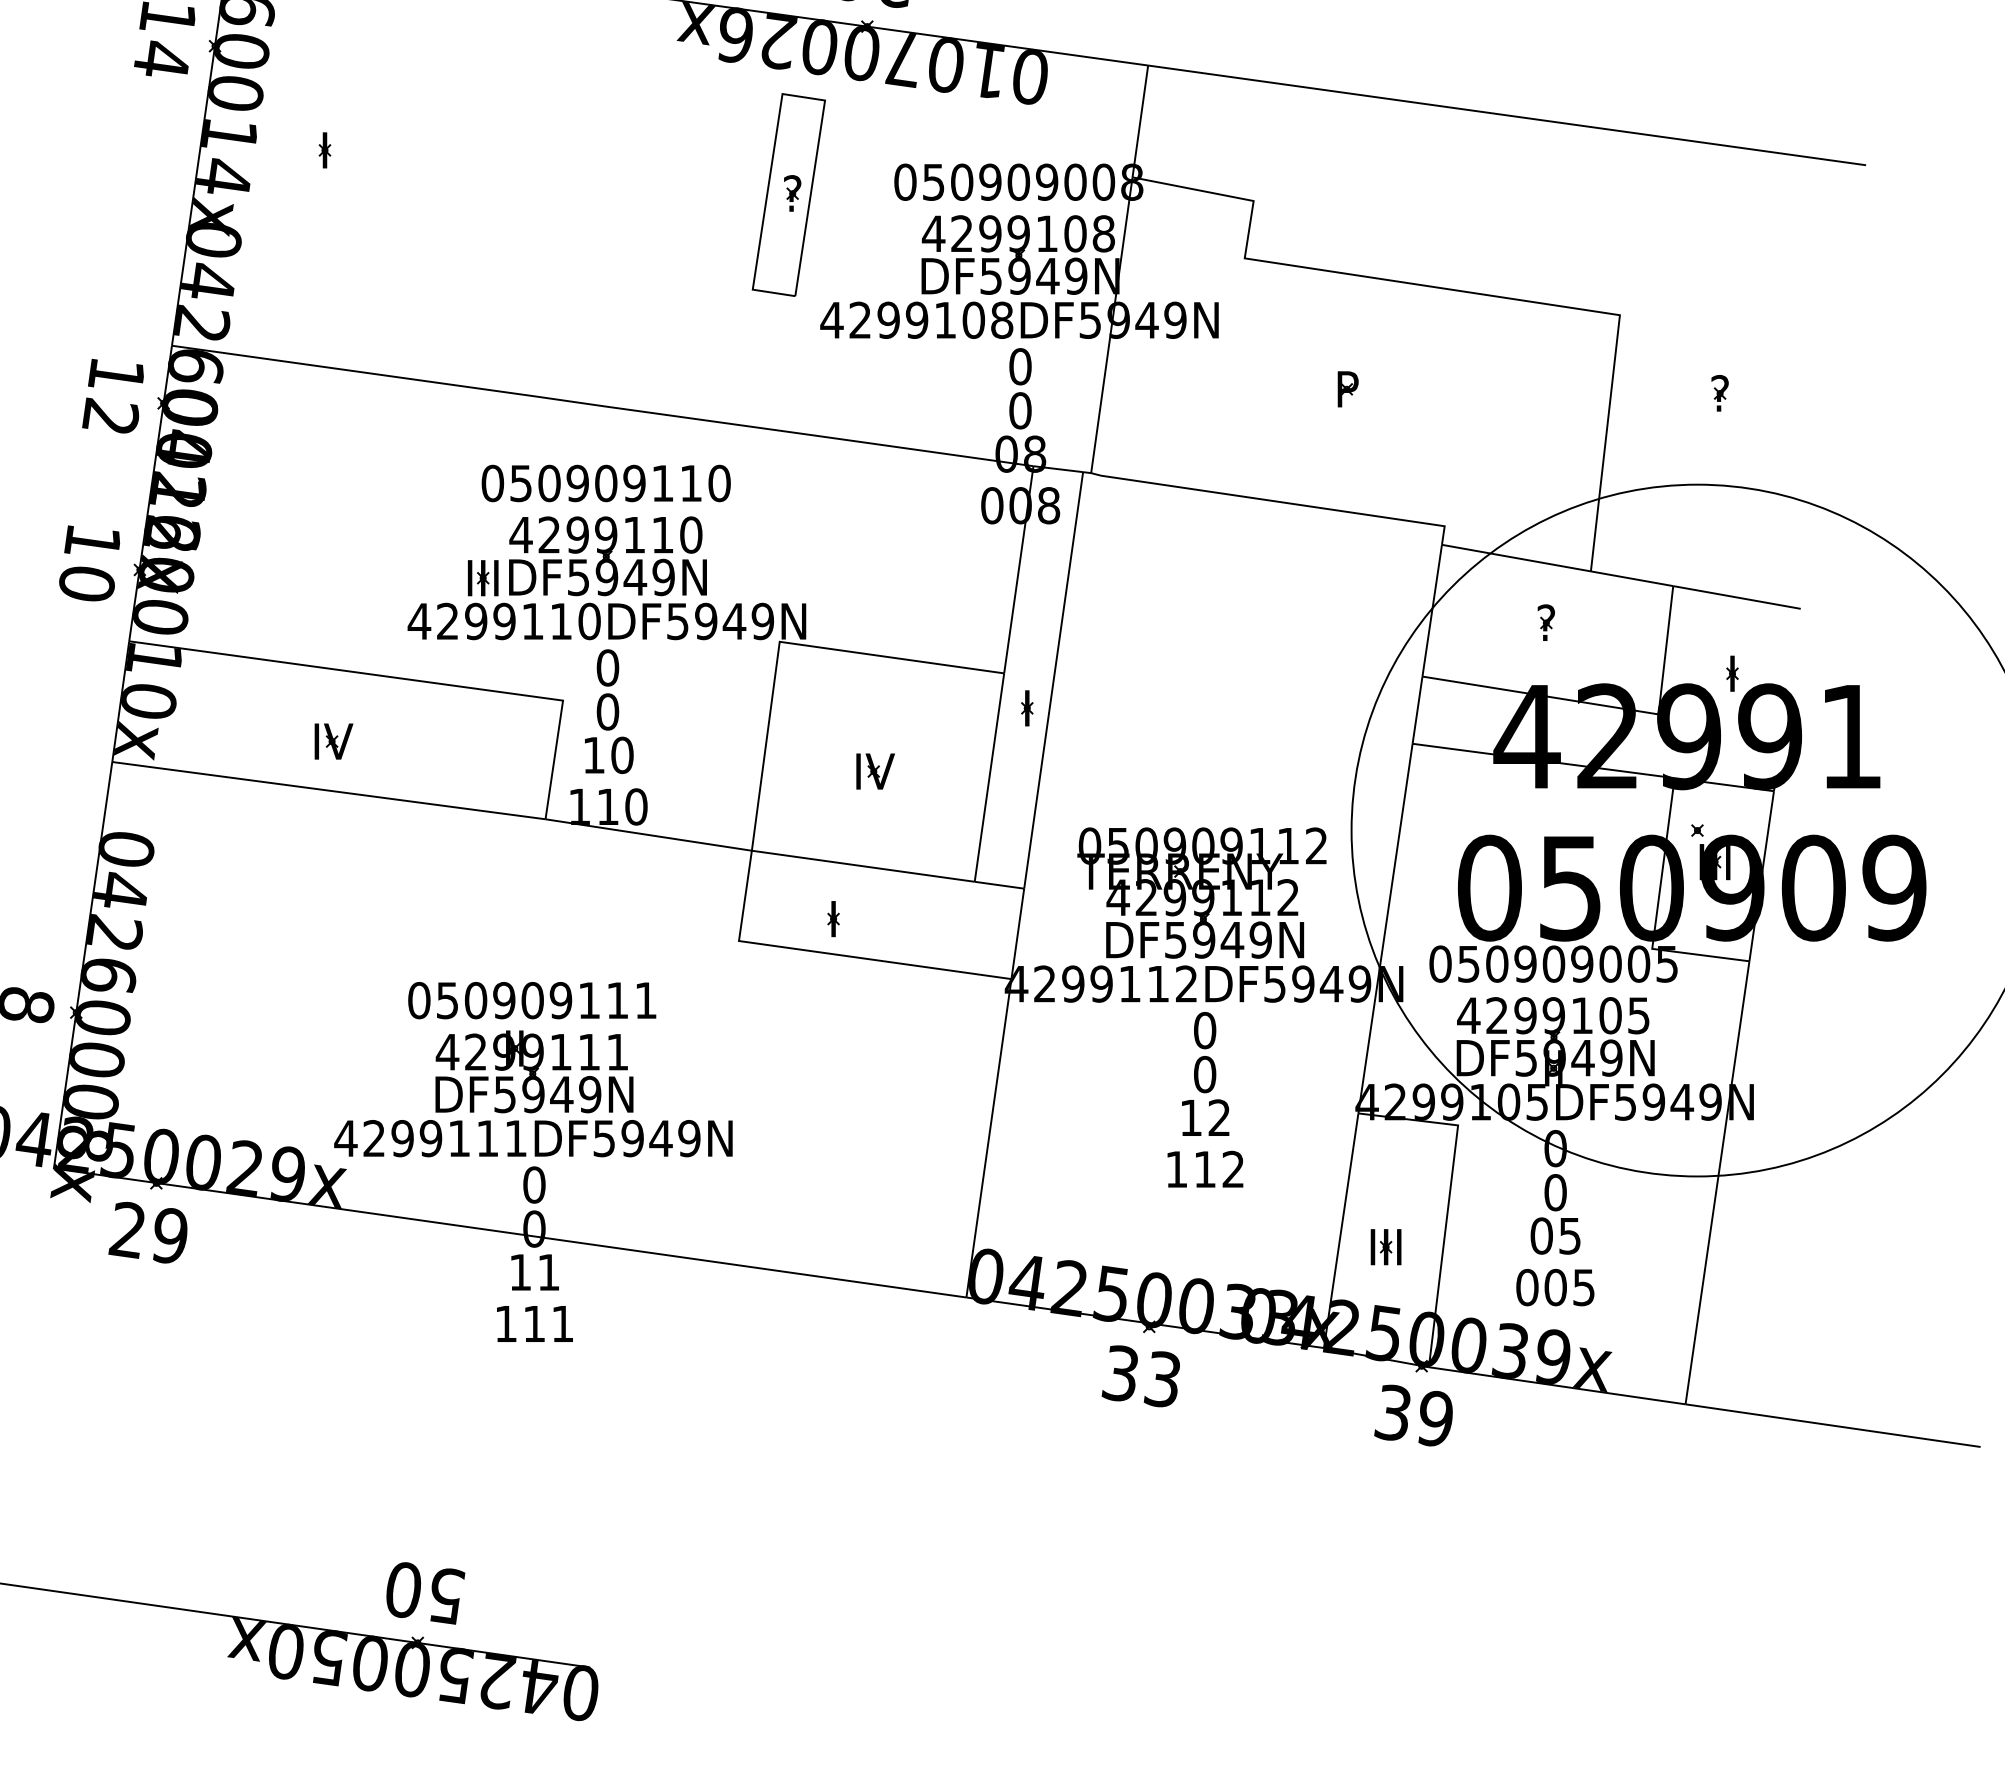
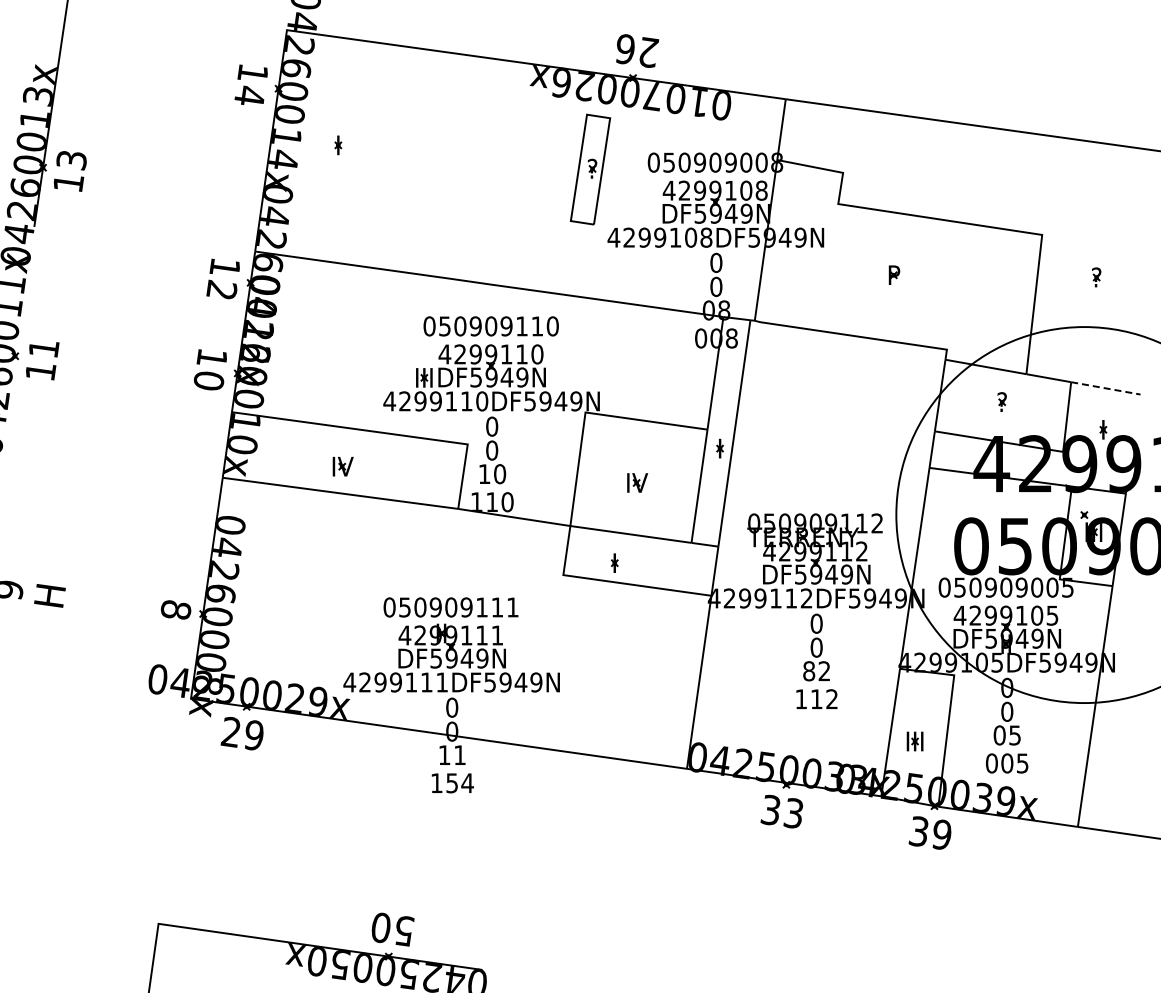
line: (1738, 597) -> (1106, 388), solid -> dashed
text: (1191, 1118) -> (809, 671), 12 -> 82
text: (547, 1324) -> (459, 783), 111 -> 154

